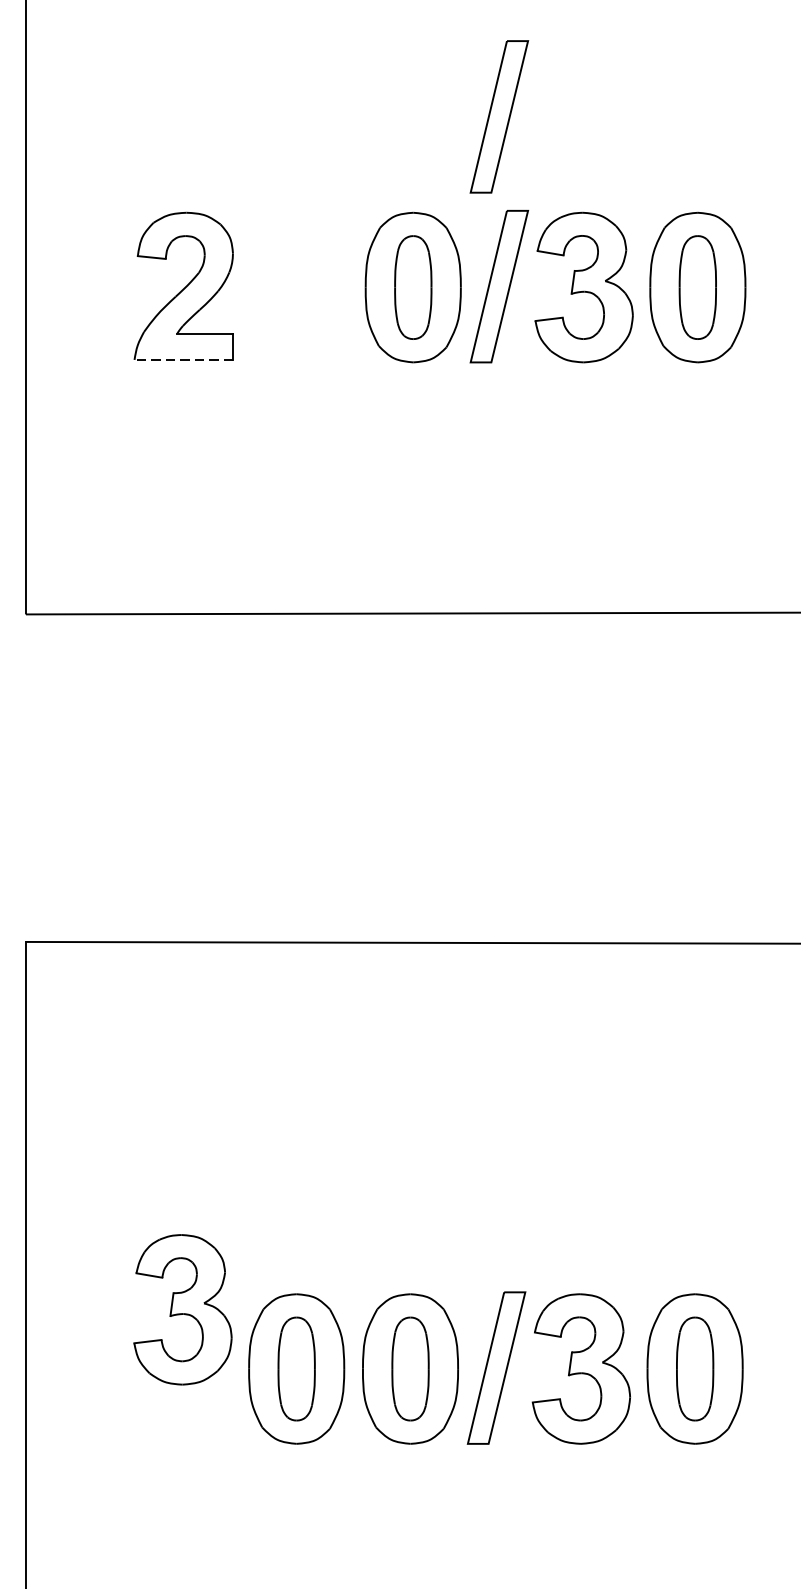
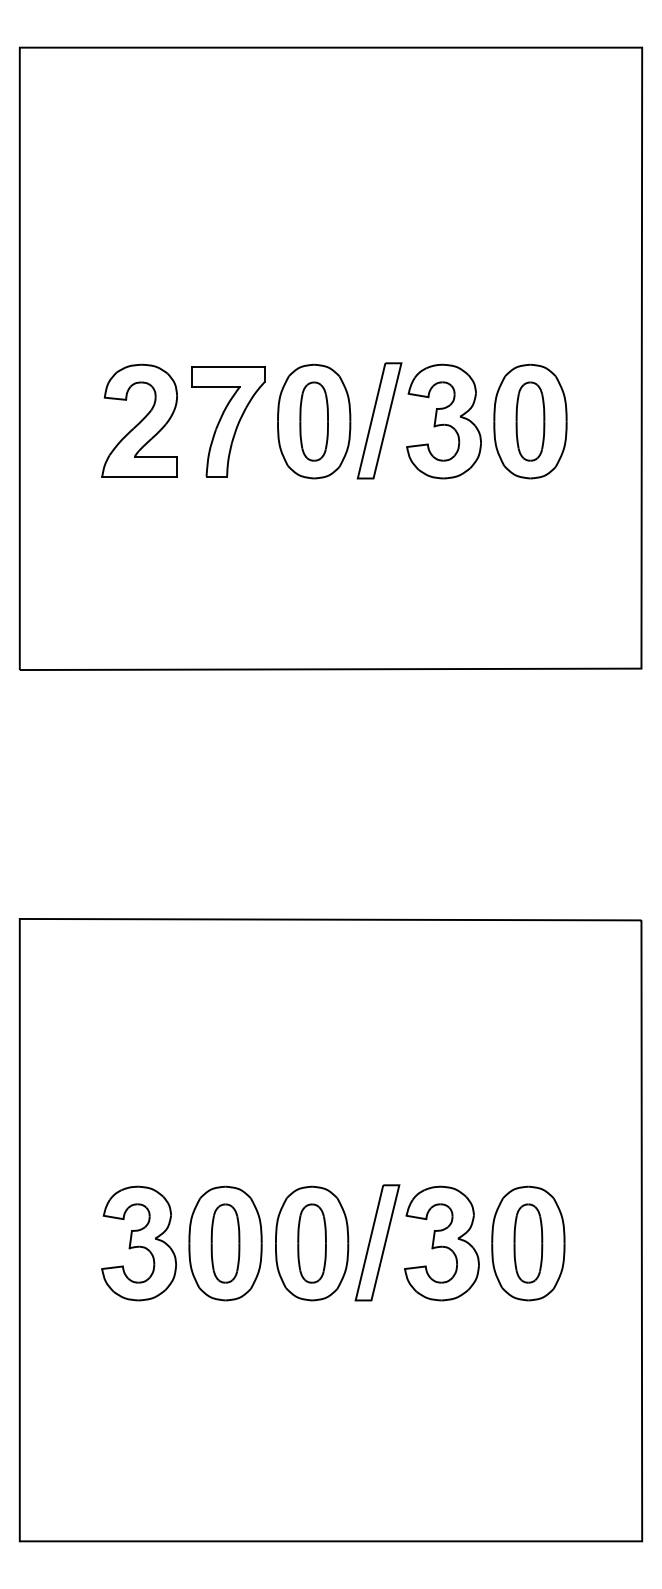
part: (499, 116) -> (379, 291), removed
part: (300, 287) -> (228, 421), added
line: (183, 359) -> (139, 476), dashed -> solid
part: (182, 1309) -> (138, 1243), moved

